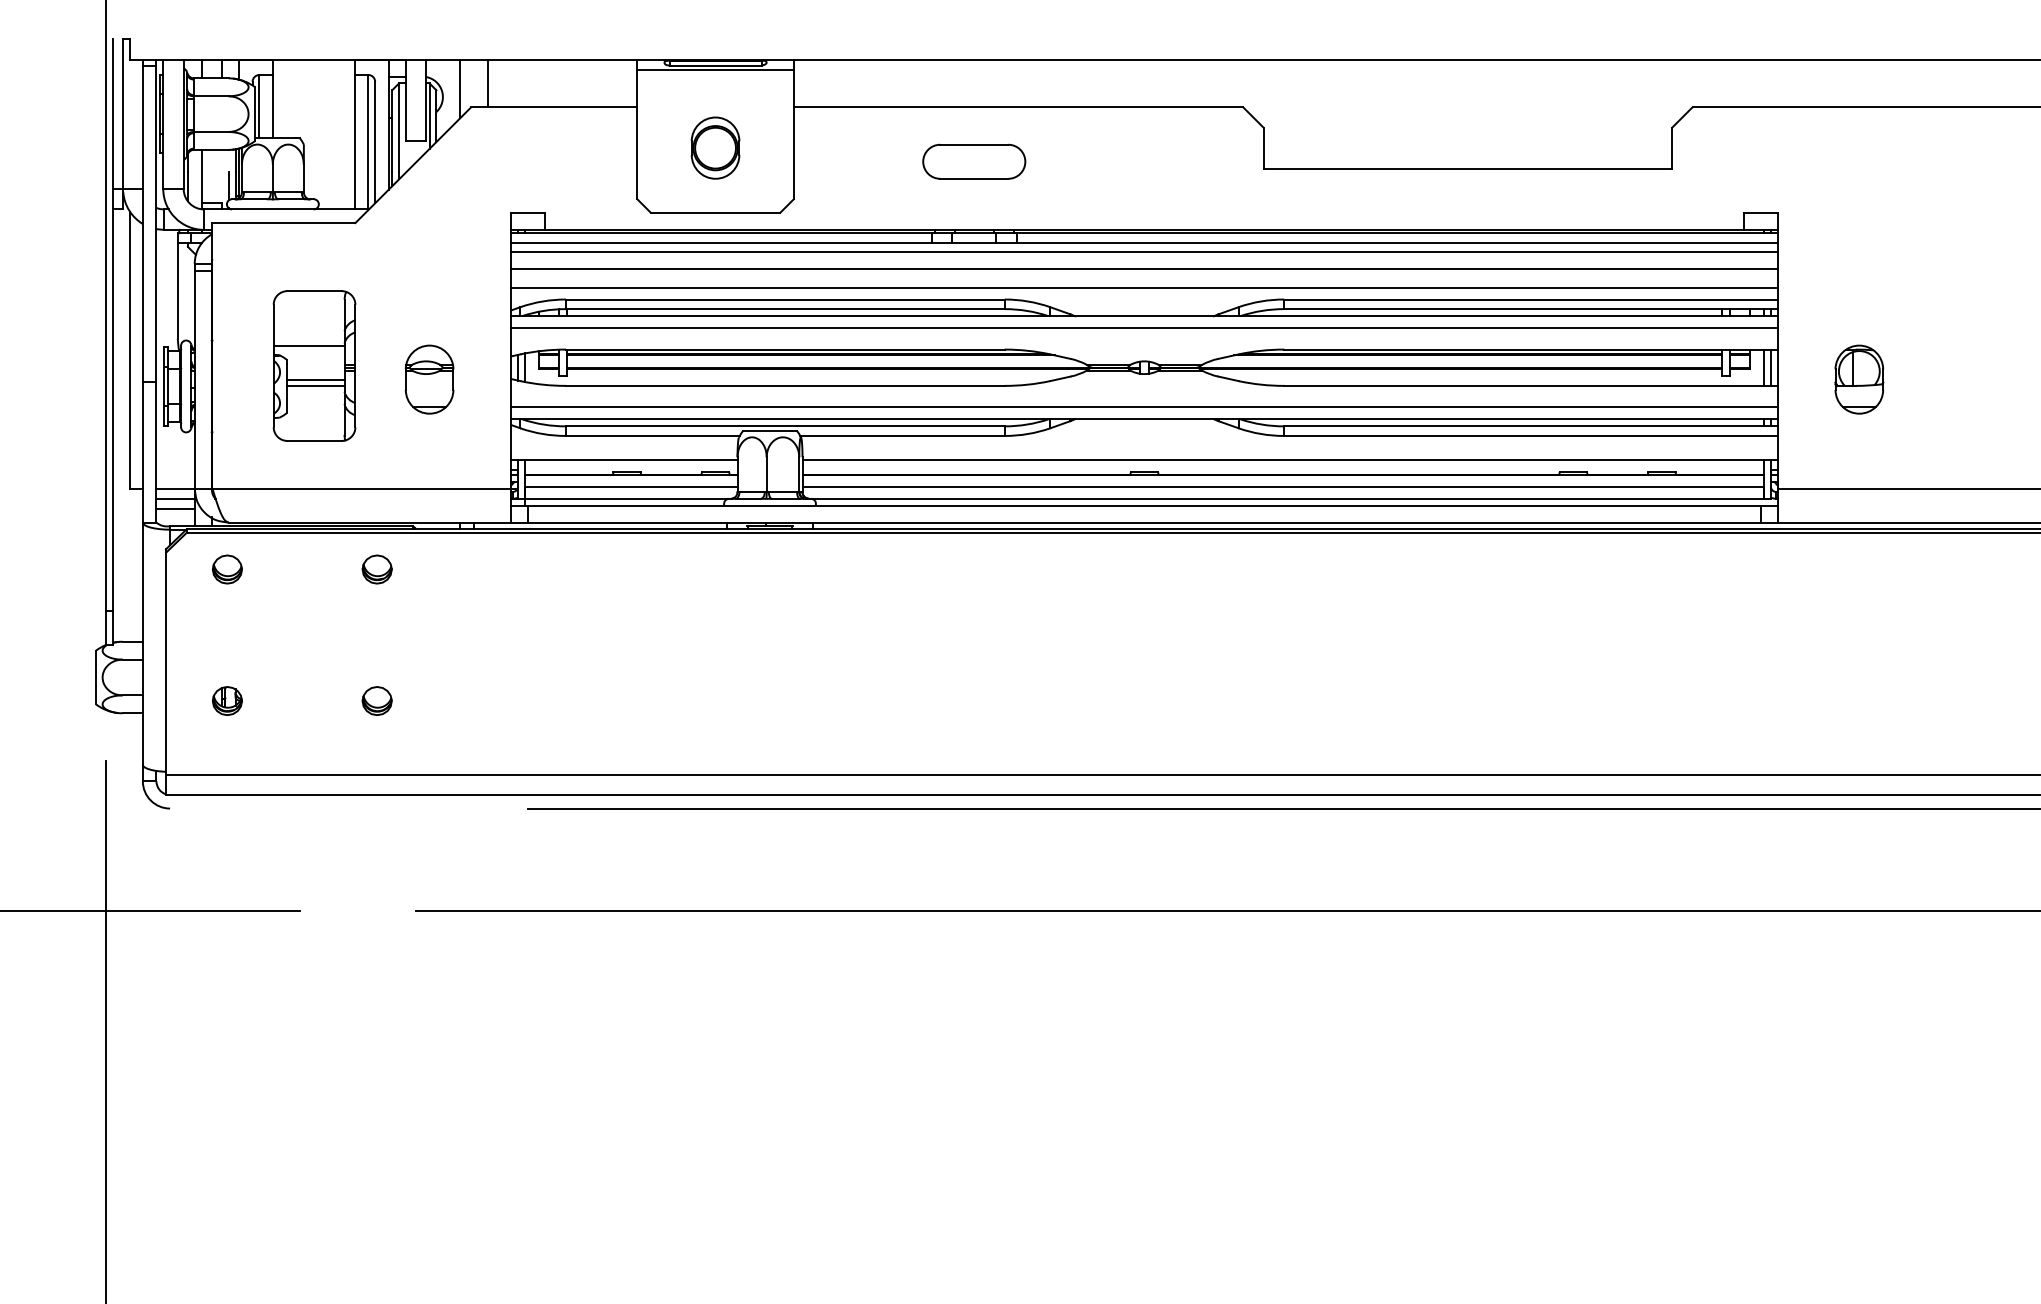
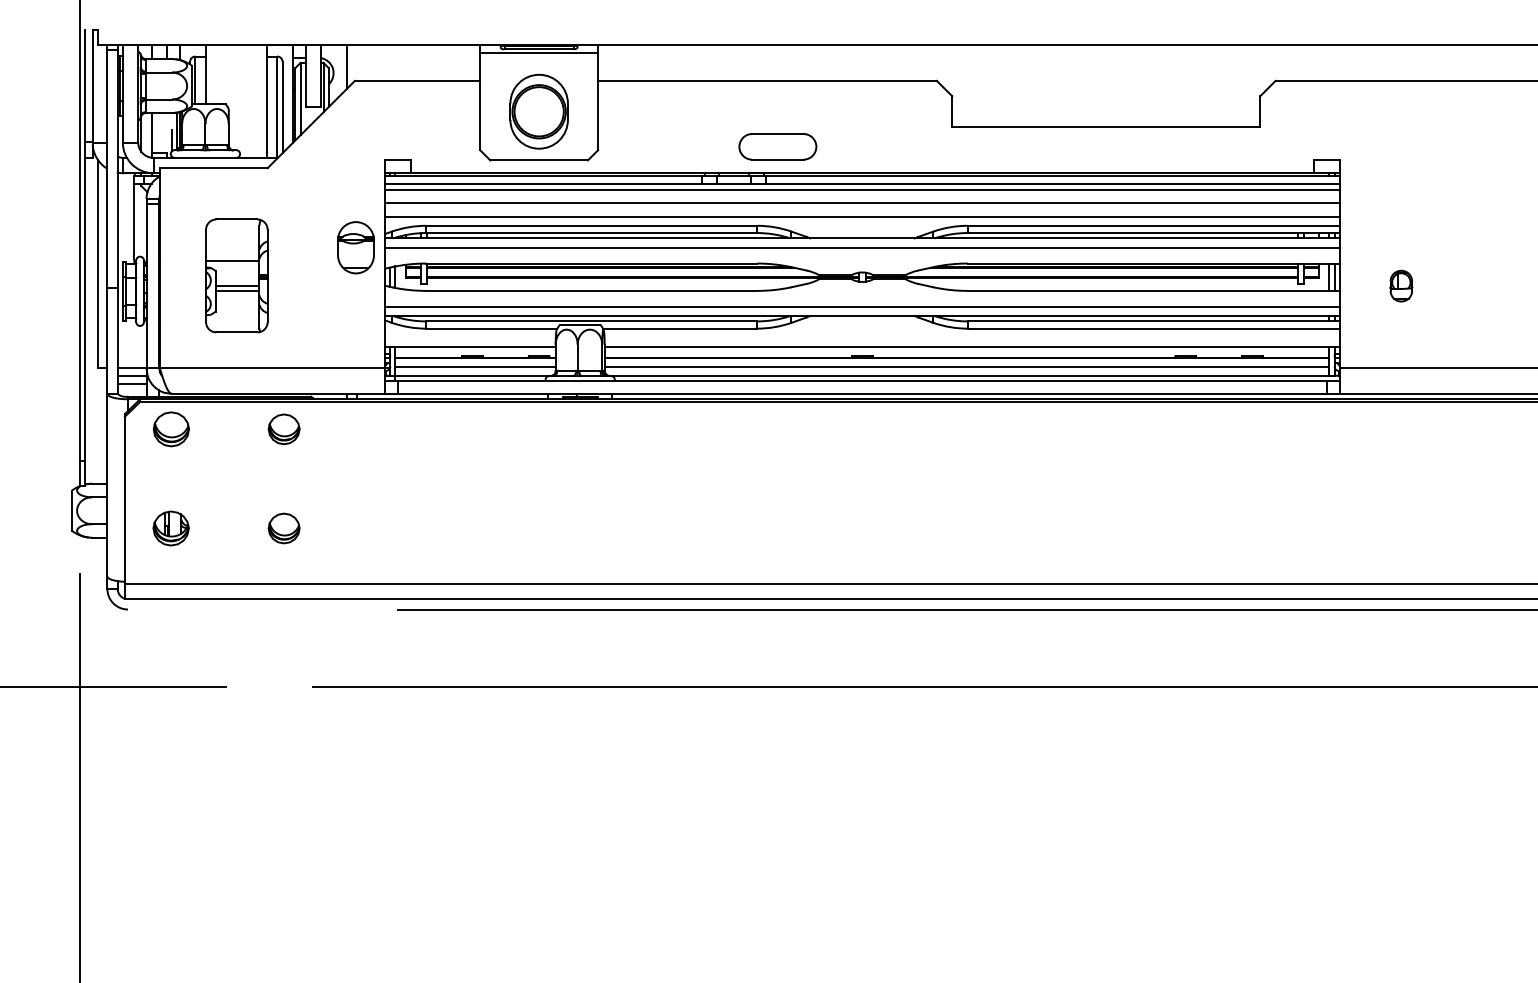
line: (487, 83) -> (367, 62), removed
part: (715, 147) -> (539, 111), size x1.6
part: (974, 161) -> (778, 146), moved
part: (429, 379) -> (355, 247), moved
part: (1859, 379) -> (1401, 286), size x0.6
part: (226, 569) -> (170, 429), size x1.6
part: (376, 569) -> (283, 429), size x1.4
part: (227, 700) -> (171, 528), size x1.6
part: (376, 700) -> (283, 528), size x1.4

